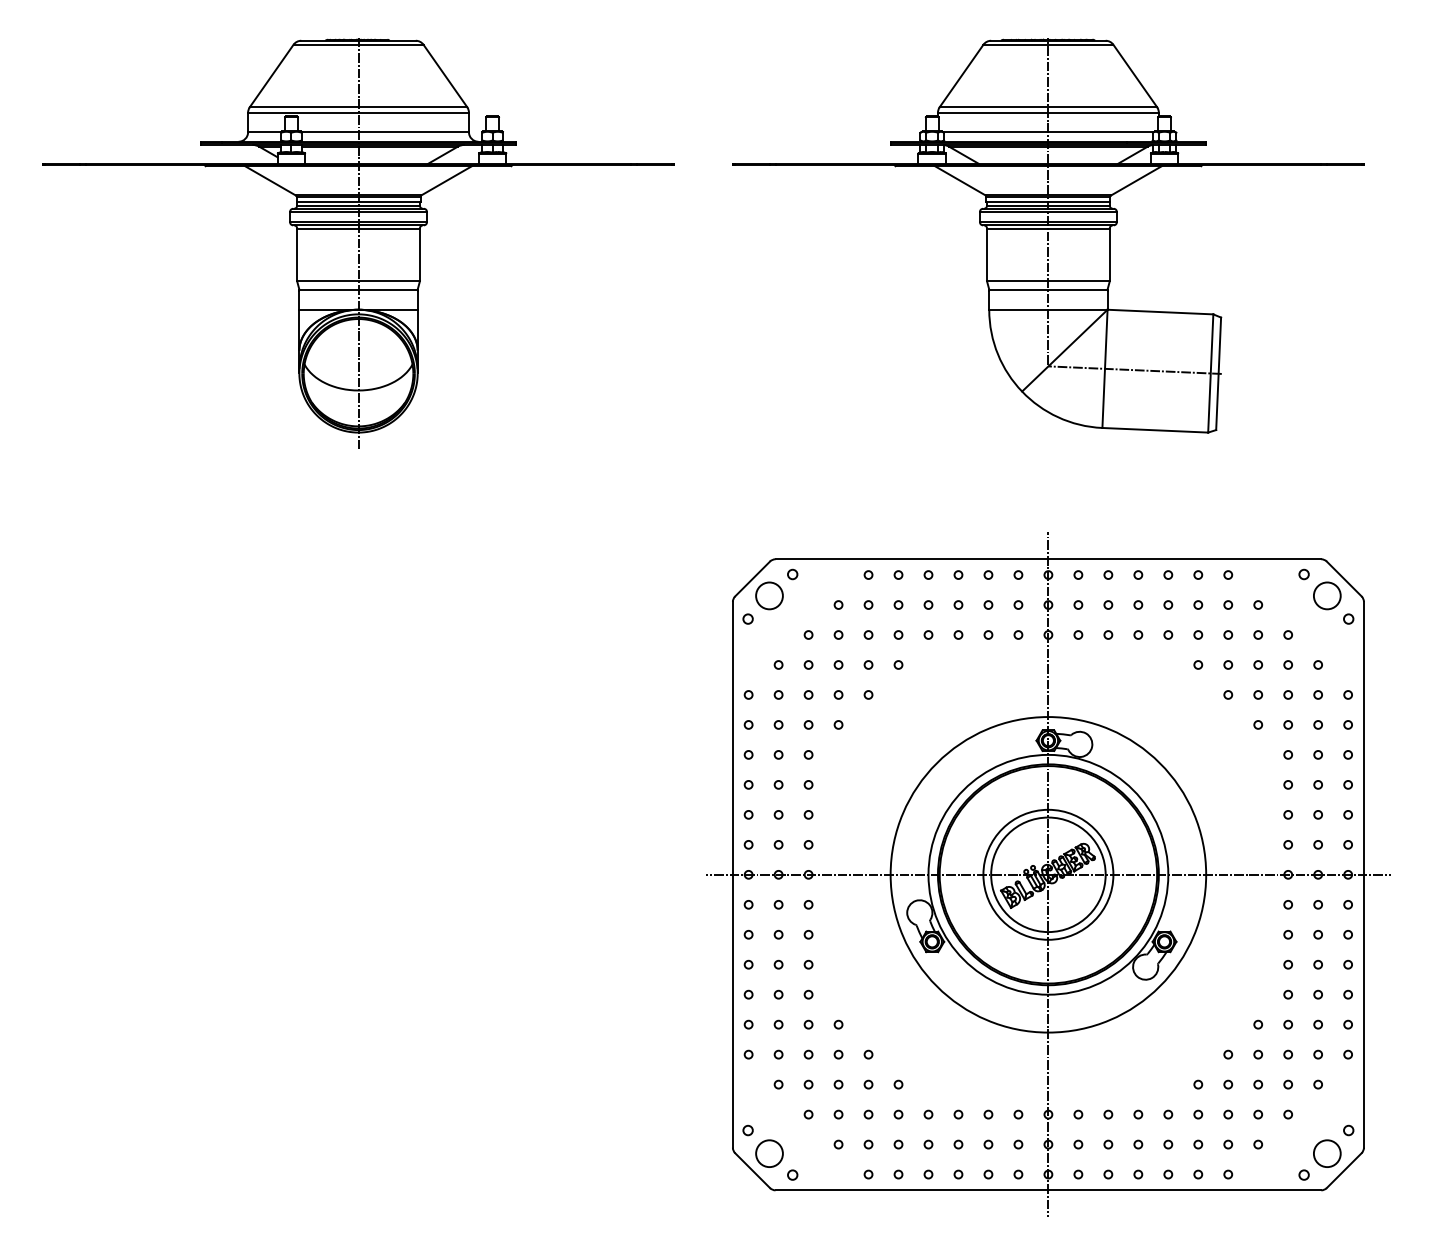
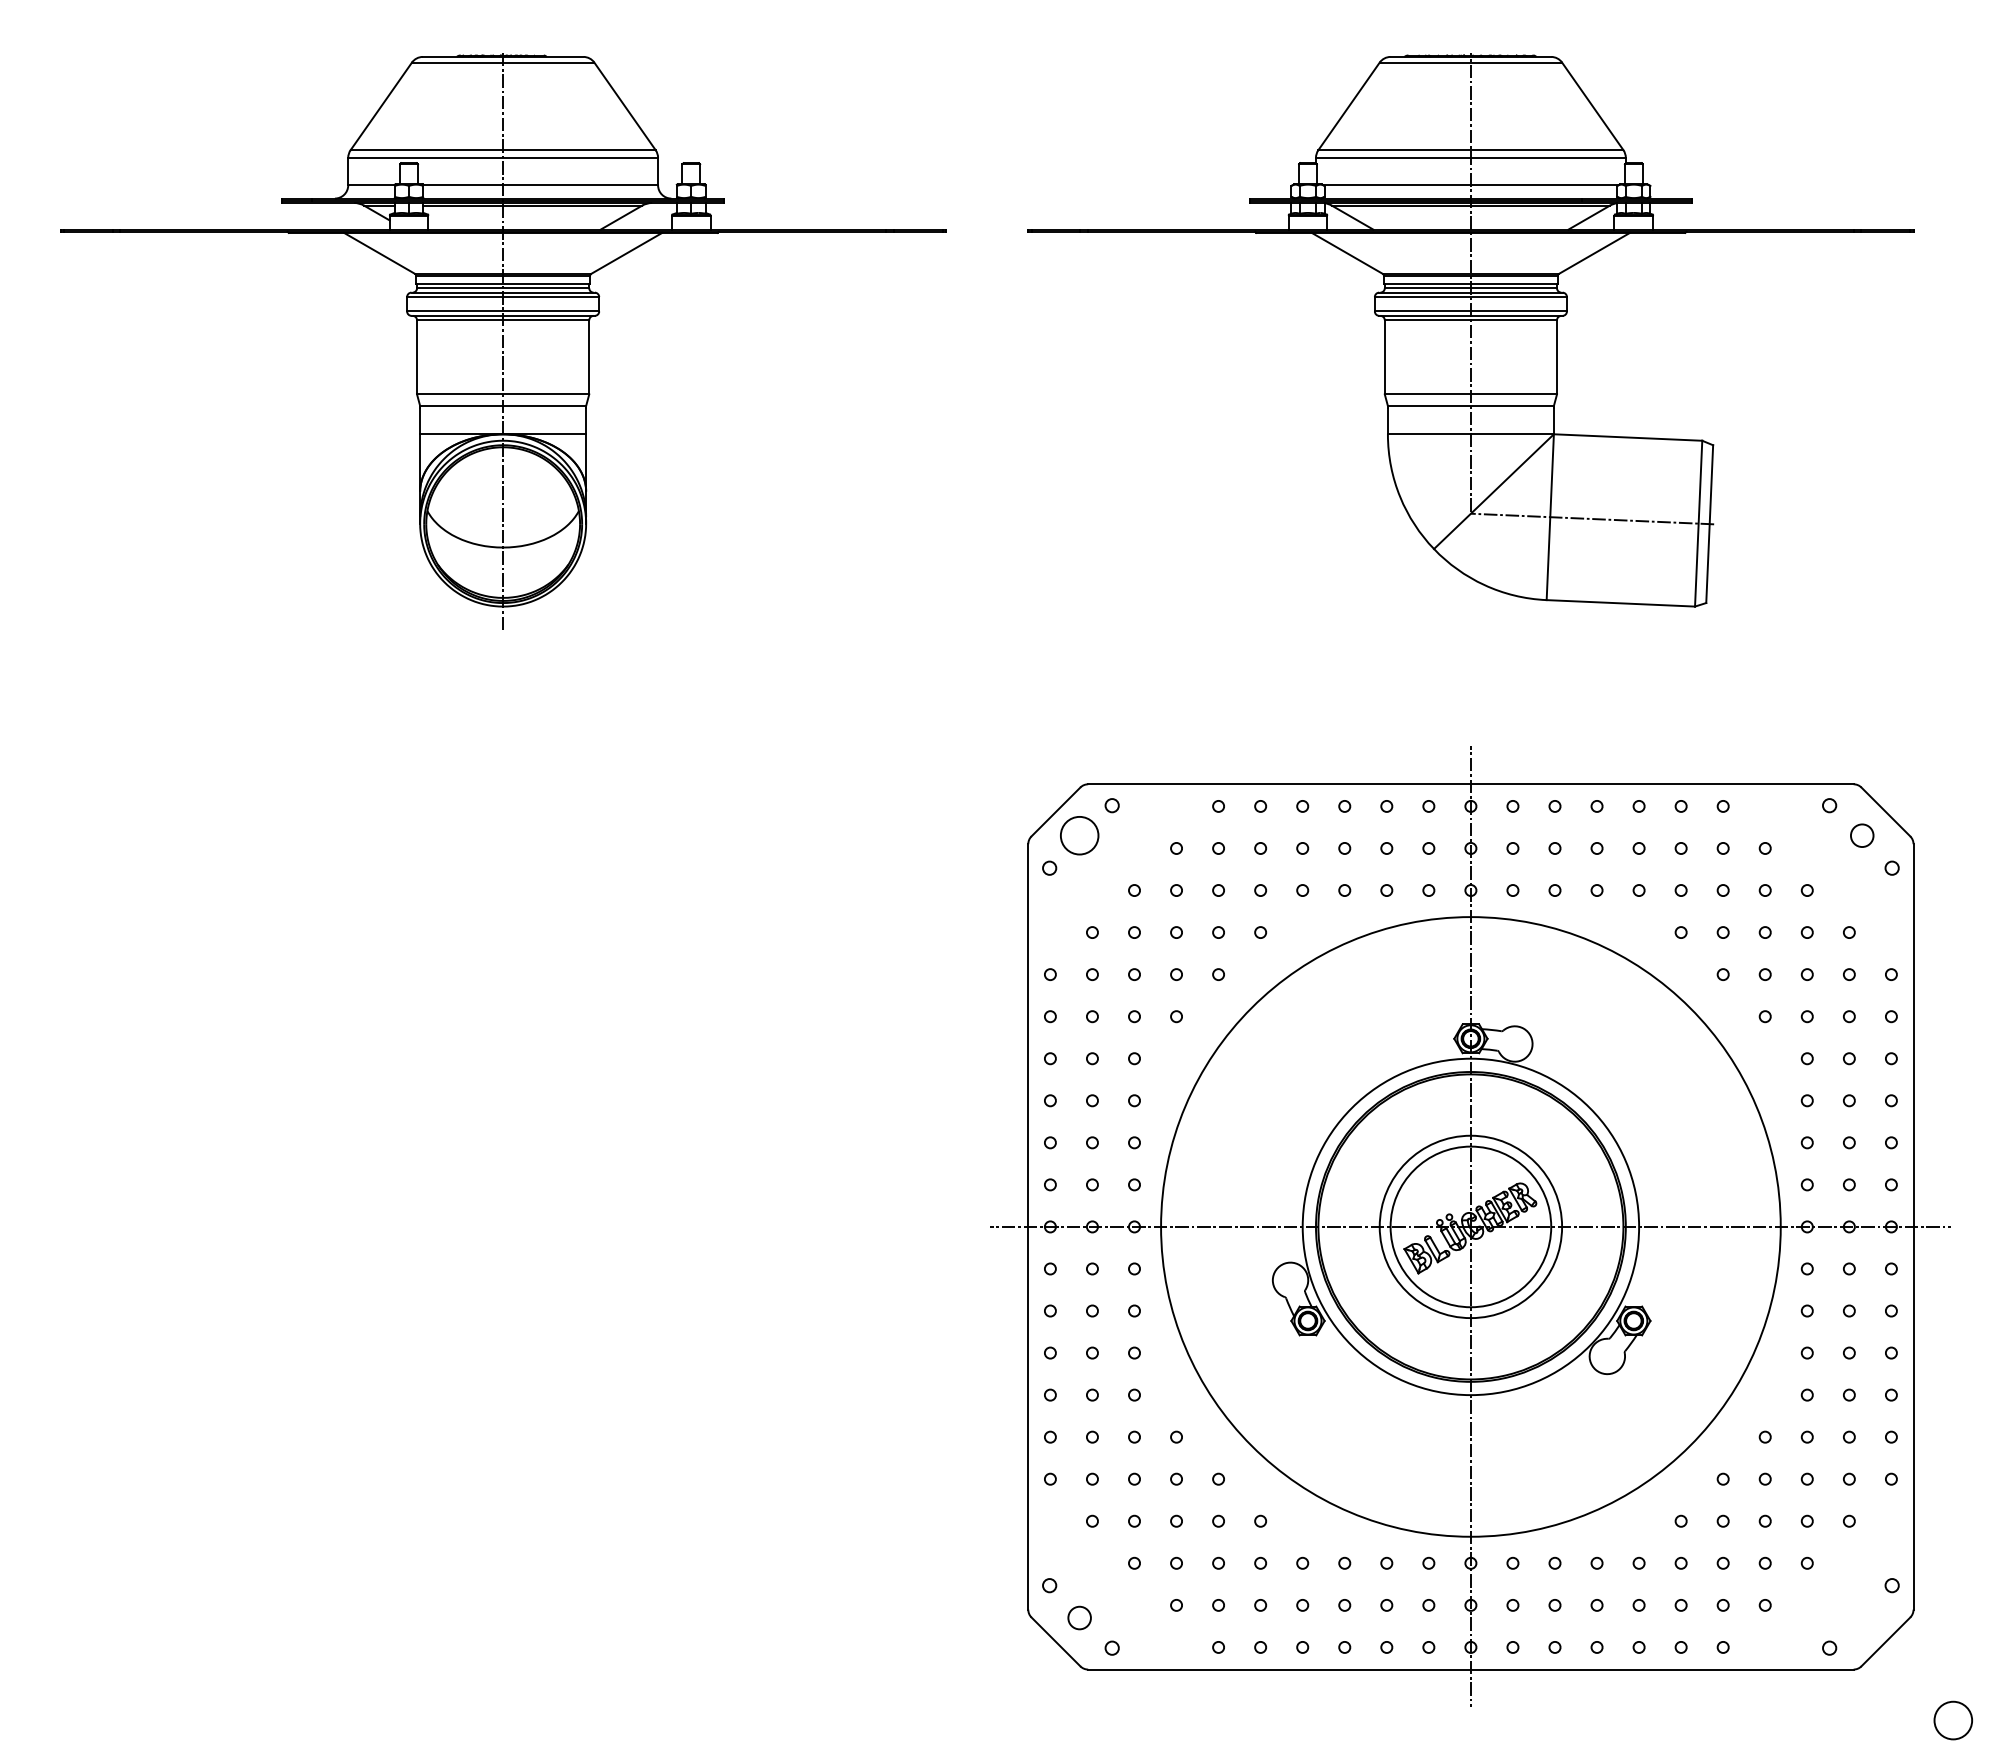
circle: (1327, 595) -> (1862, 835), size x0.6
circle: (1048, 874) -> (1471, 1226), size x1.4
circle: (769, 1153) -> (1079, 1617), size x0.6
circle: (1327, 1153) -> (1953, 1720), moved

